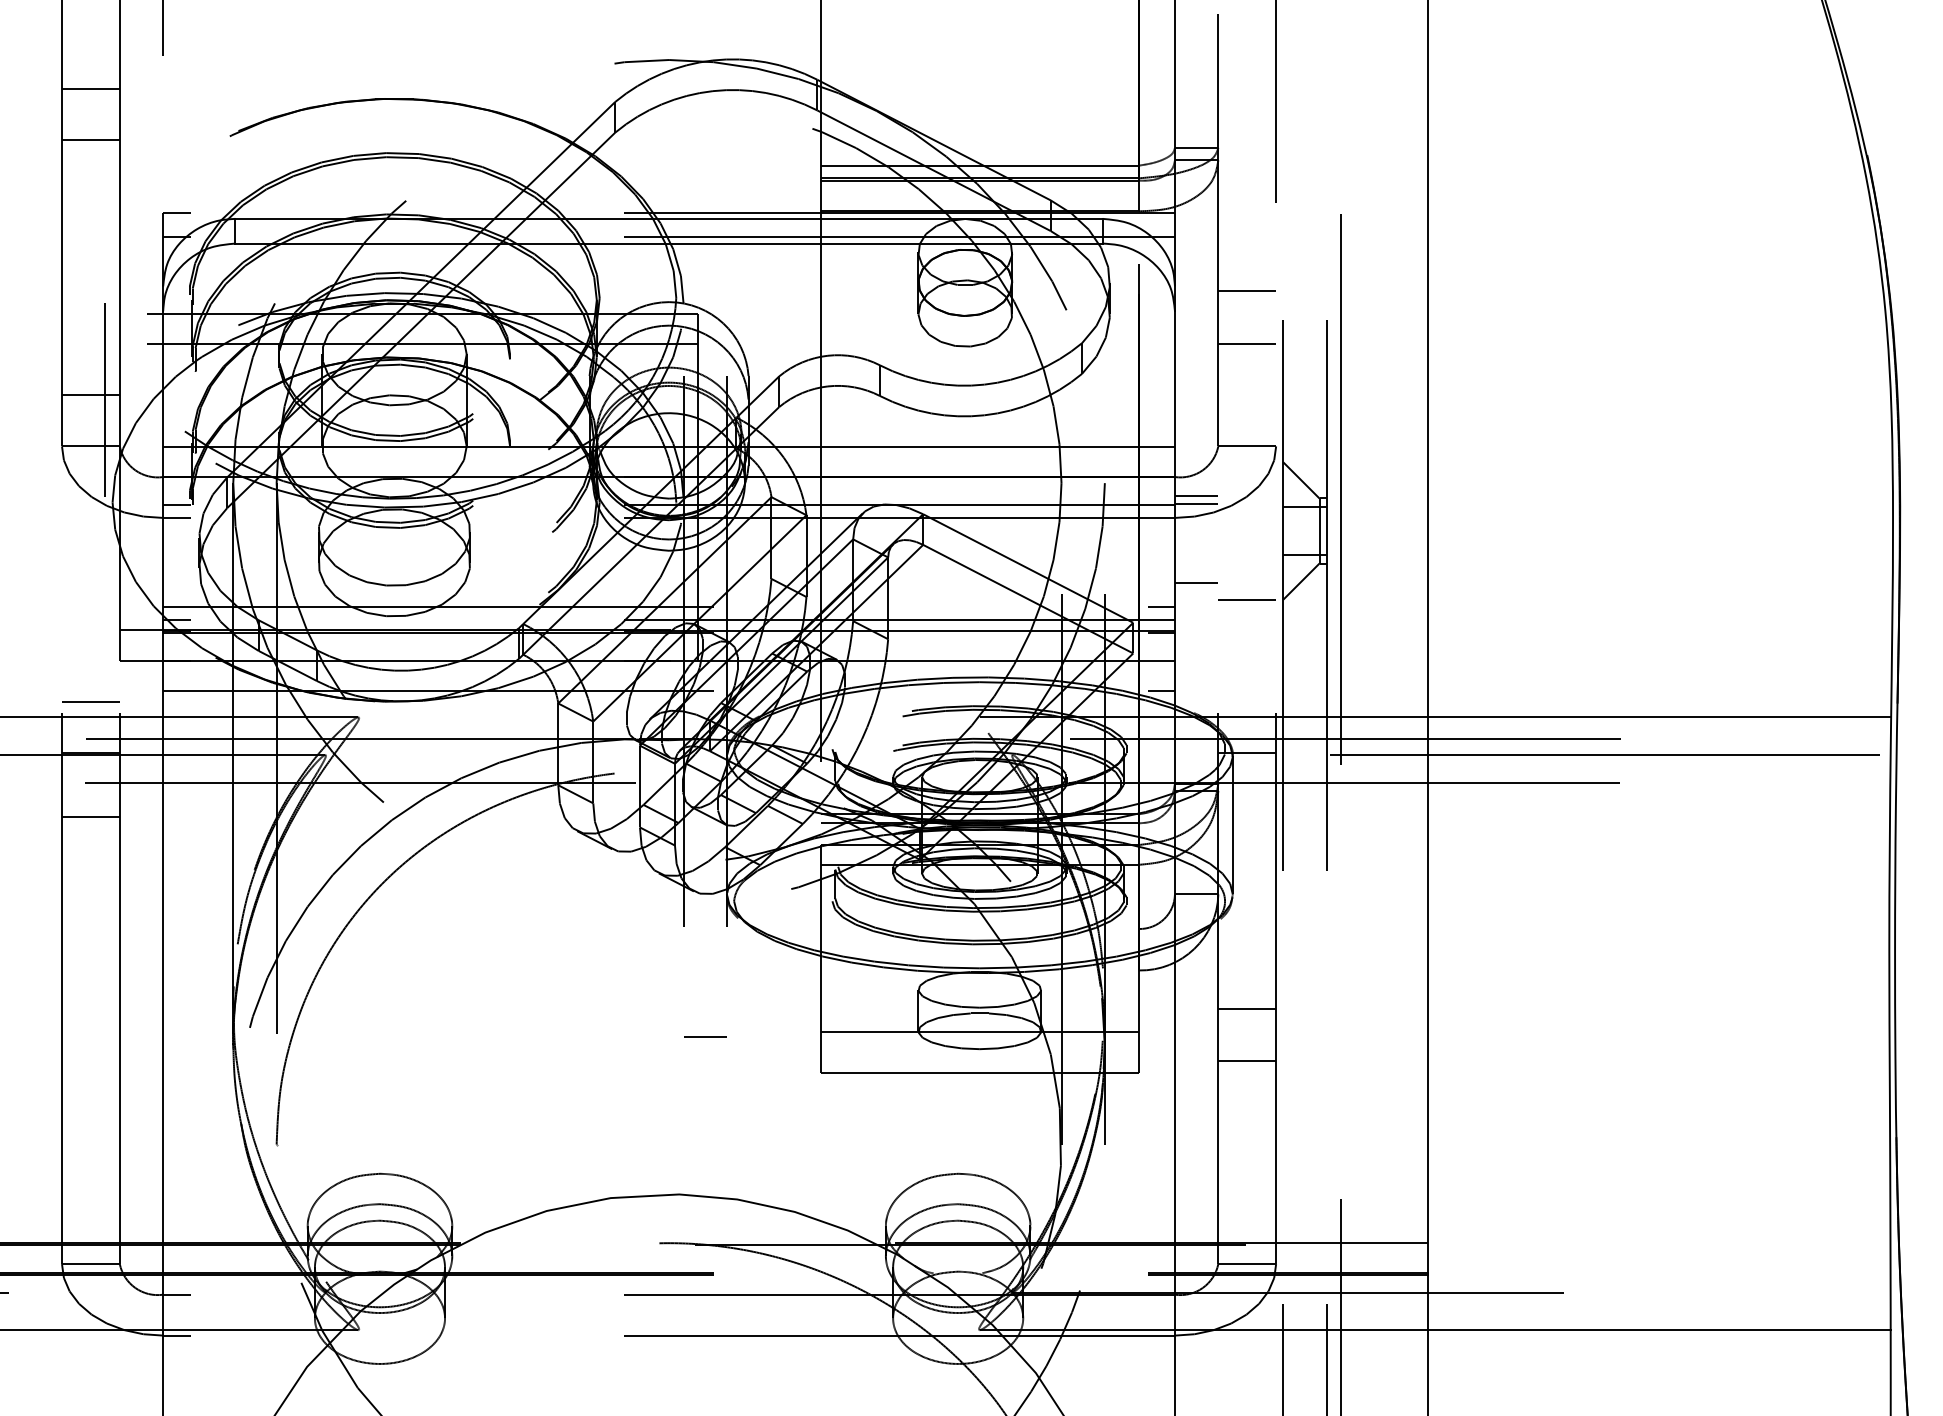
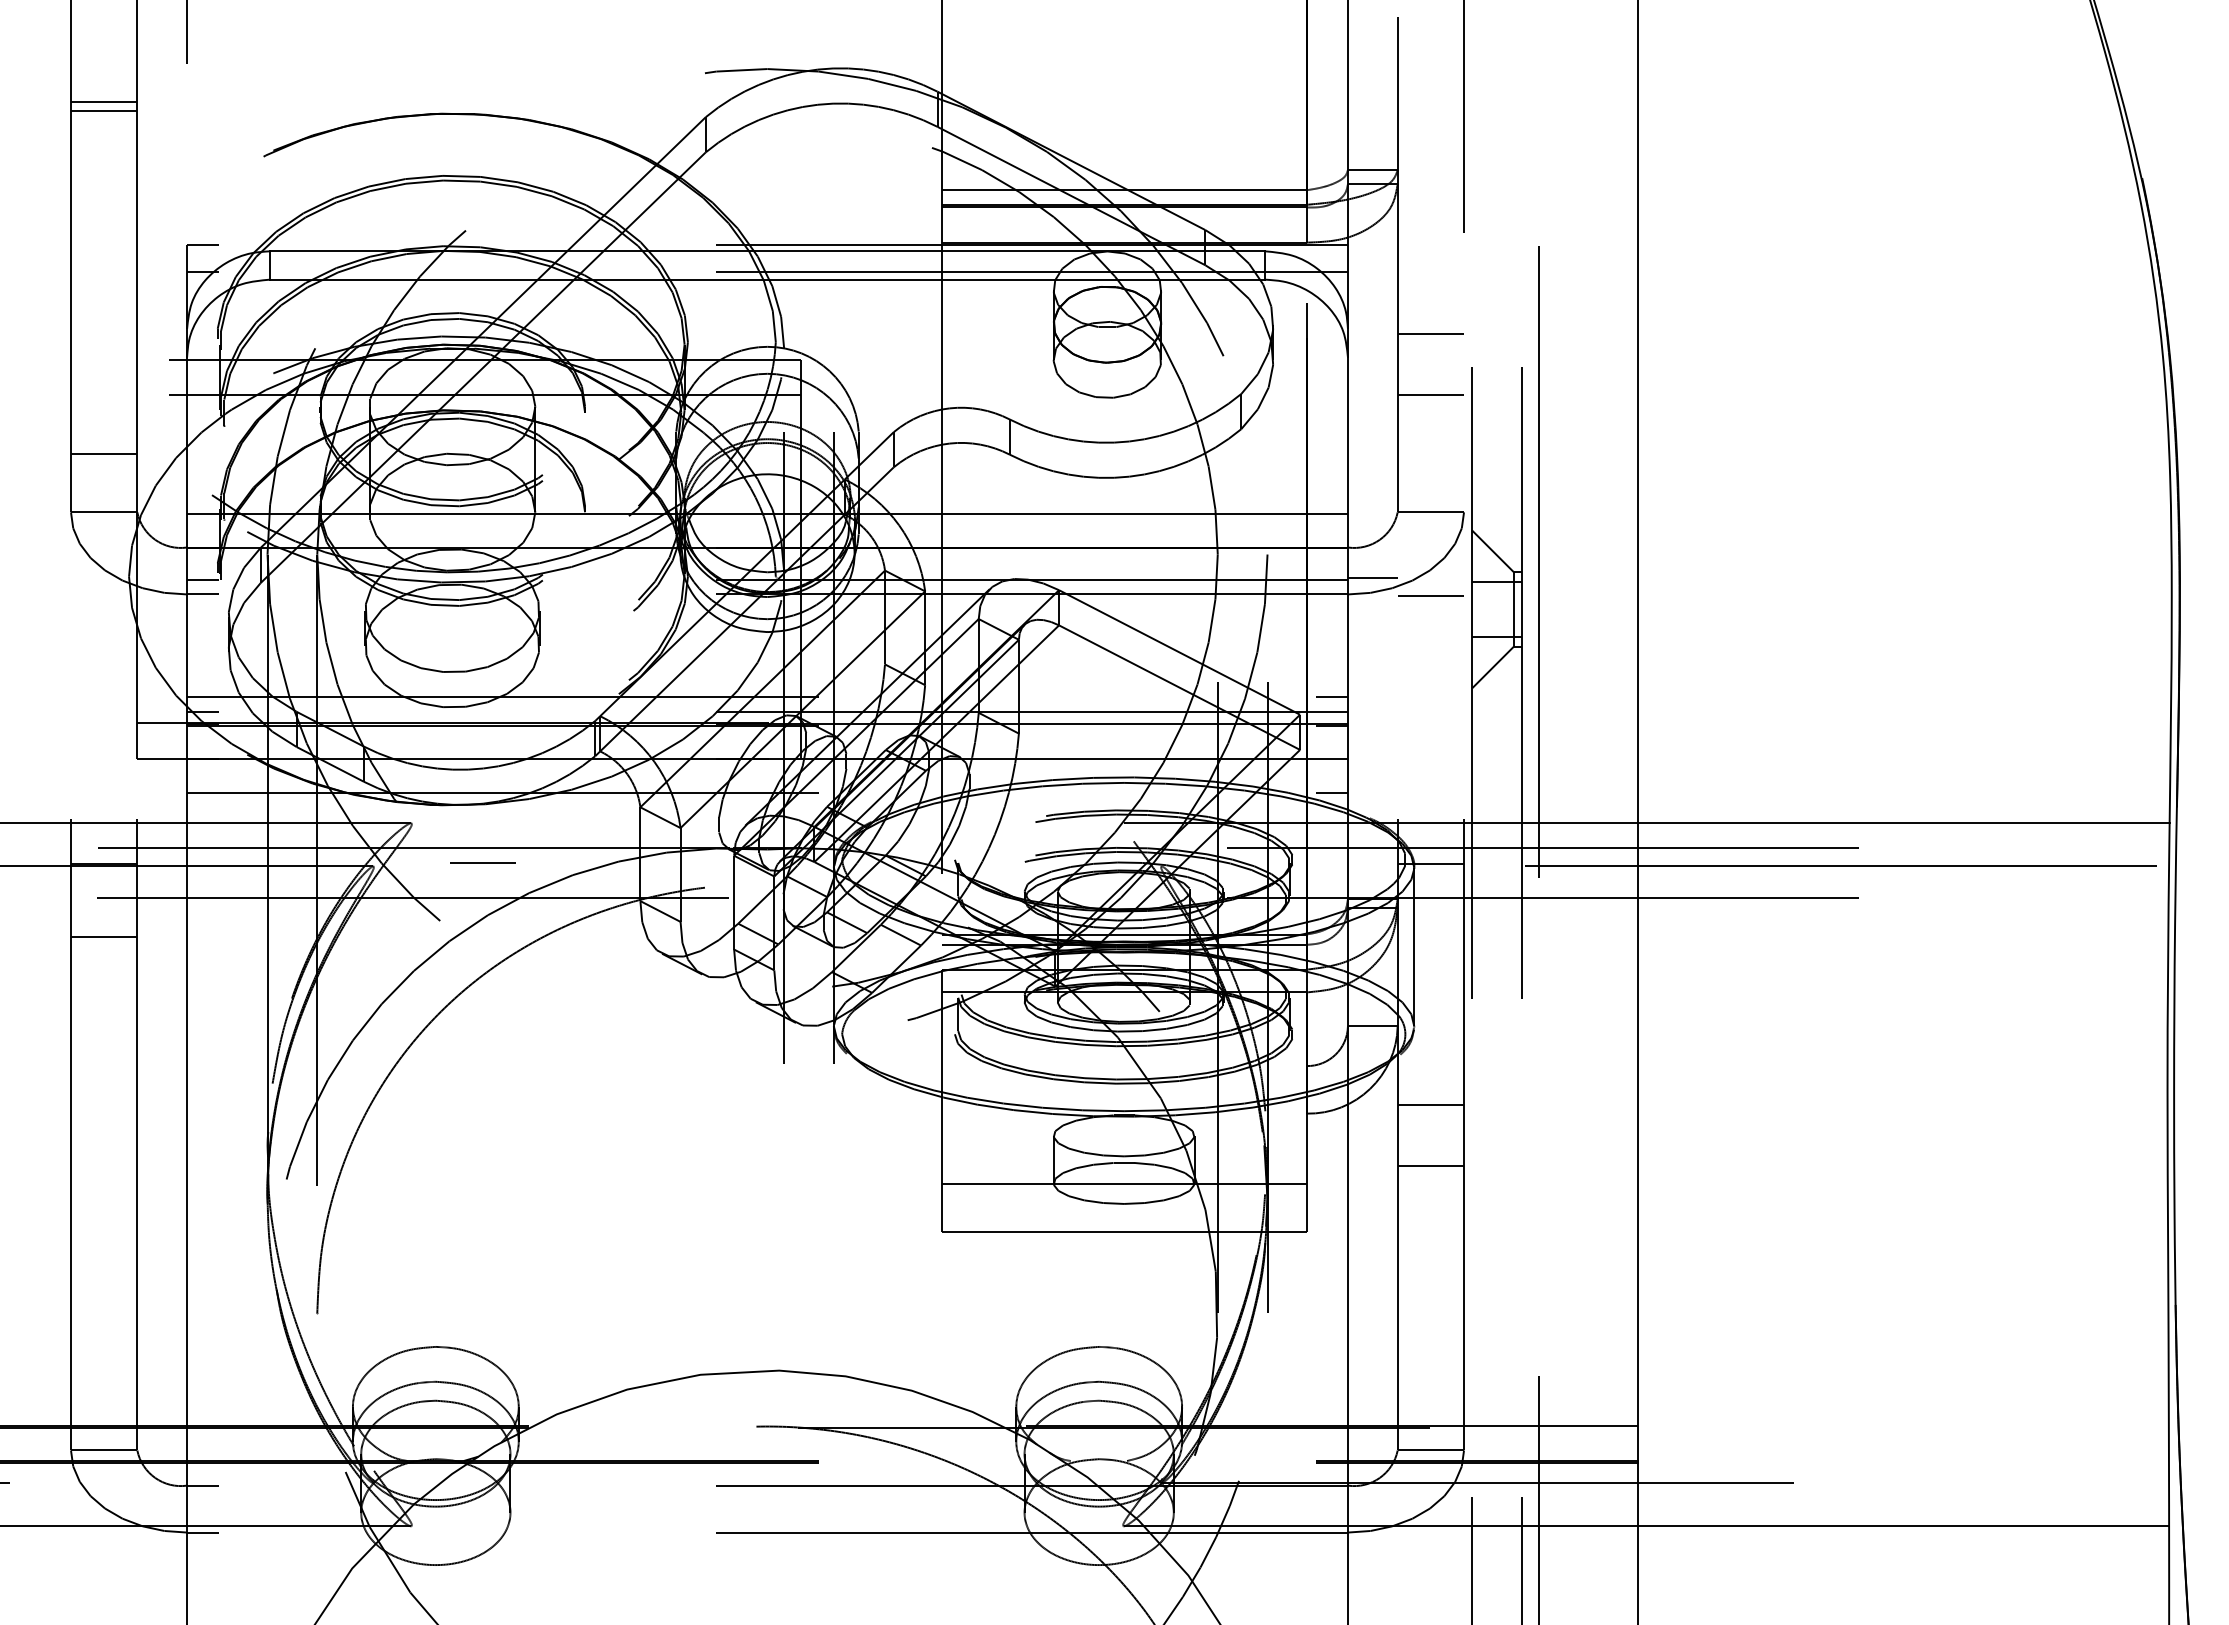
line: (91, 139) -> (104, 110), moved
line: (105, 400) -> (120, 459), removed
line: (1196, 496) -> (1372, 569), removed
line: (1196, 583) -> (1372, 669), removed
line: (1246, 599) -> (1430, 595), moved
line: (90, 701) -> (482, 862), moved
line: (1246, 1008) -> (1430, 1105), moved
line: (704, 1036) -> (808, 1189), removed
line: (1246, 1061) -> (1430, 1166), moved

